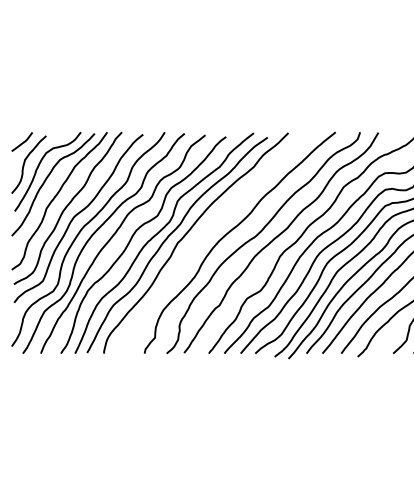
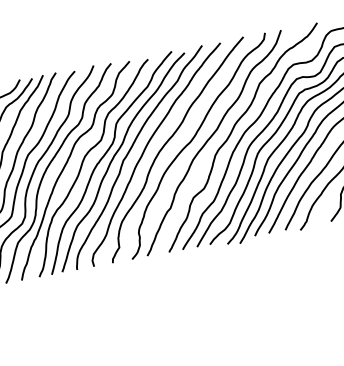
curve: (203, 237) -> (145, 151), added

